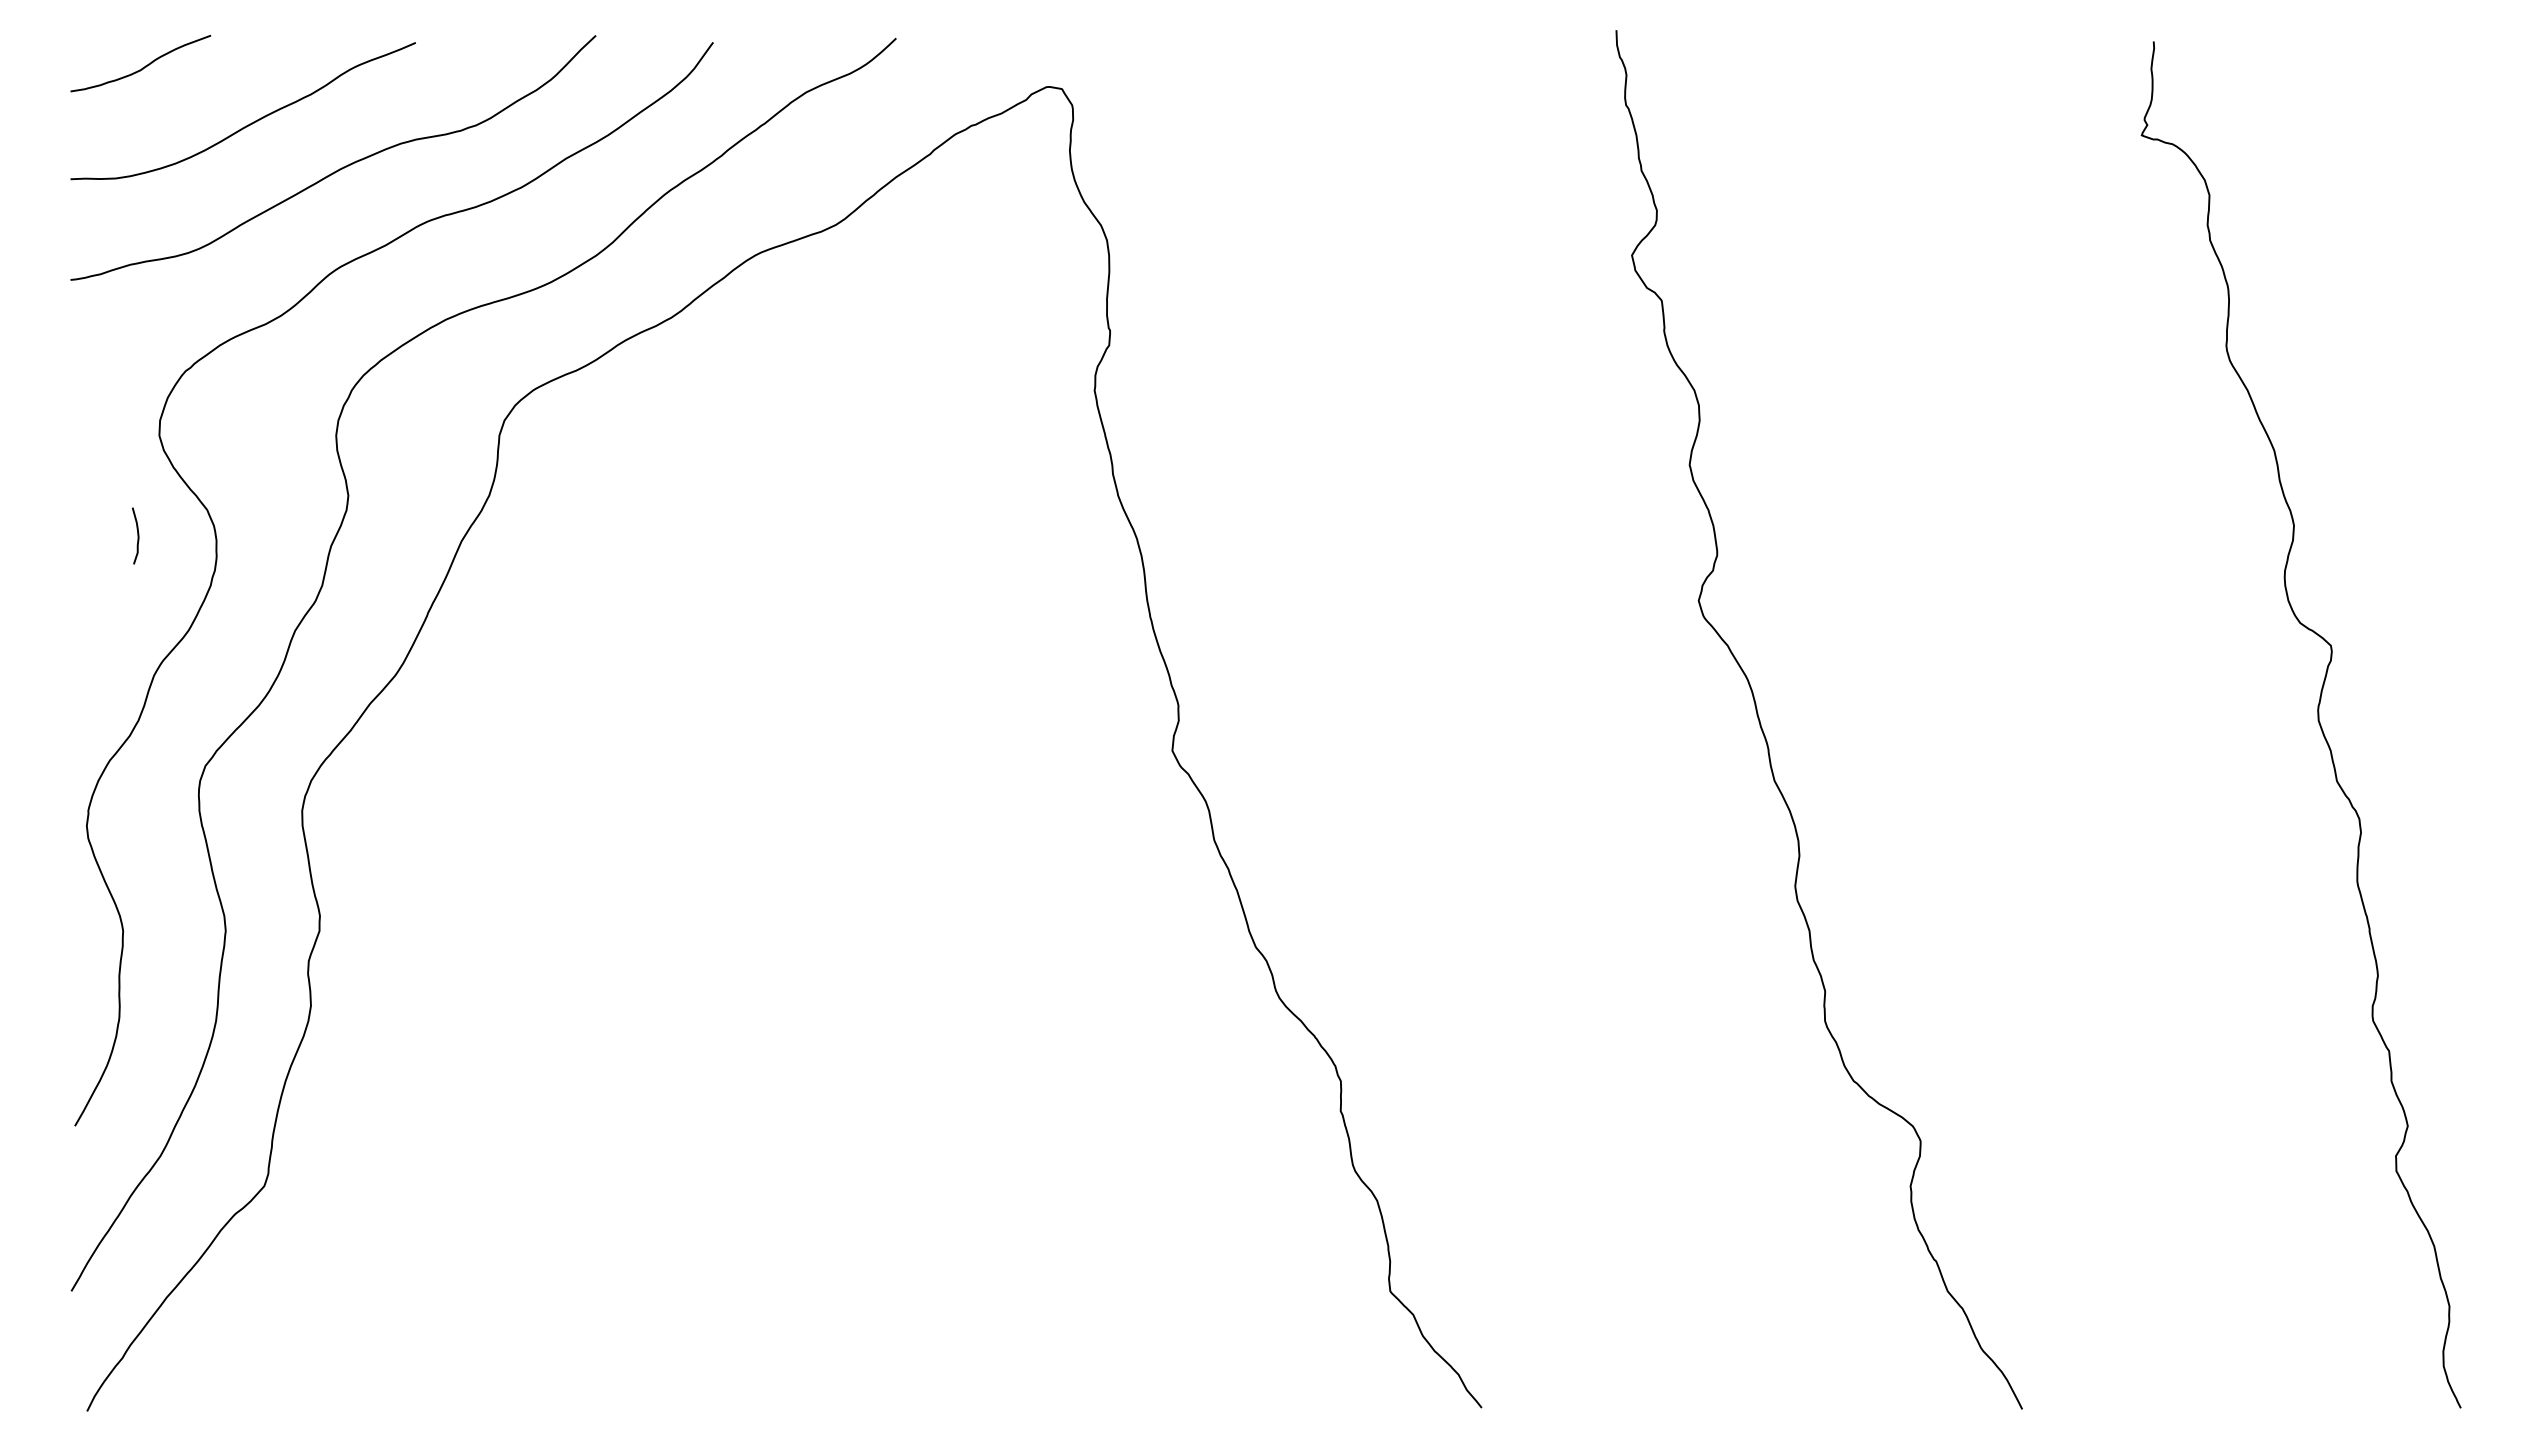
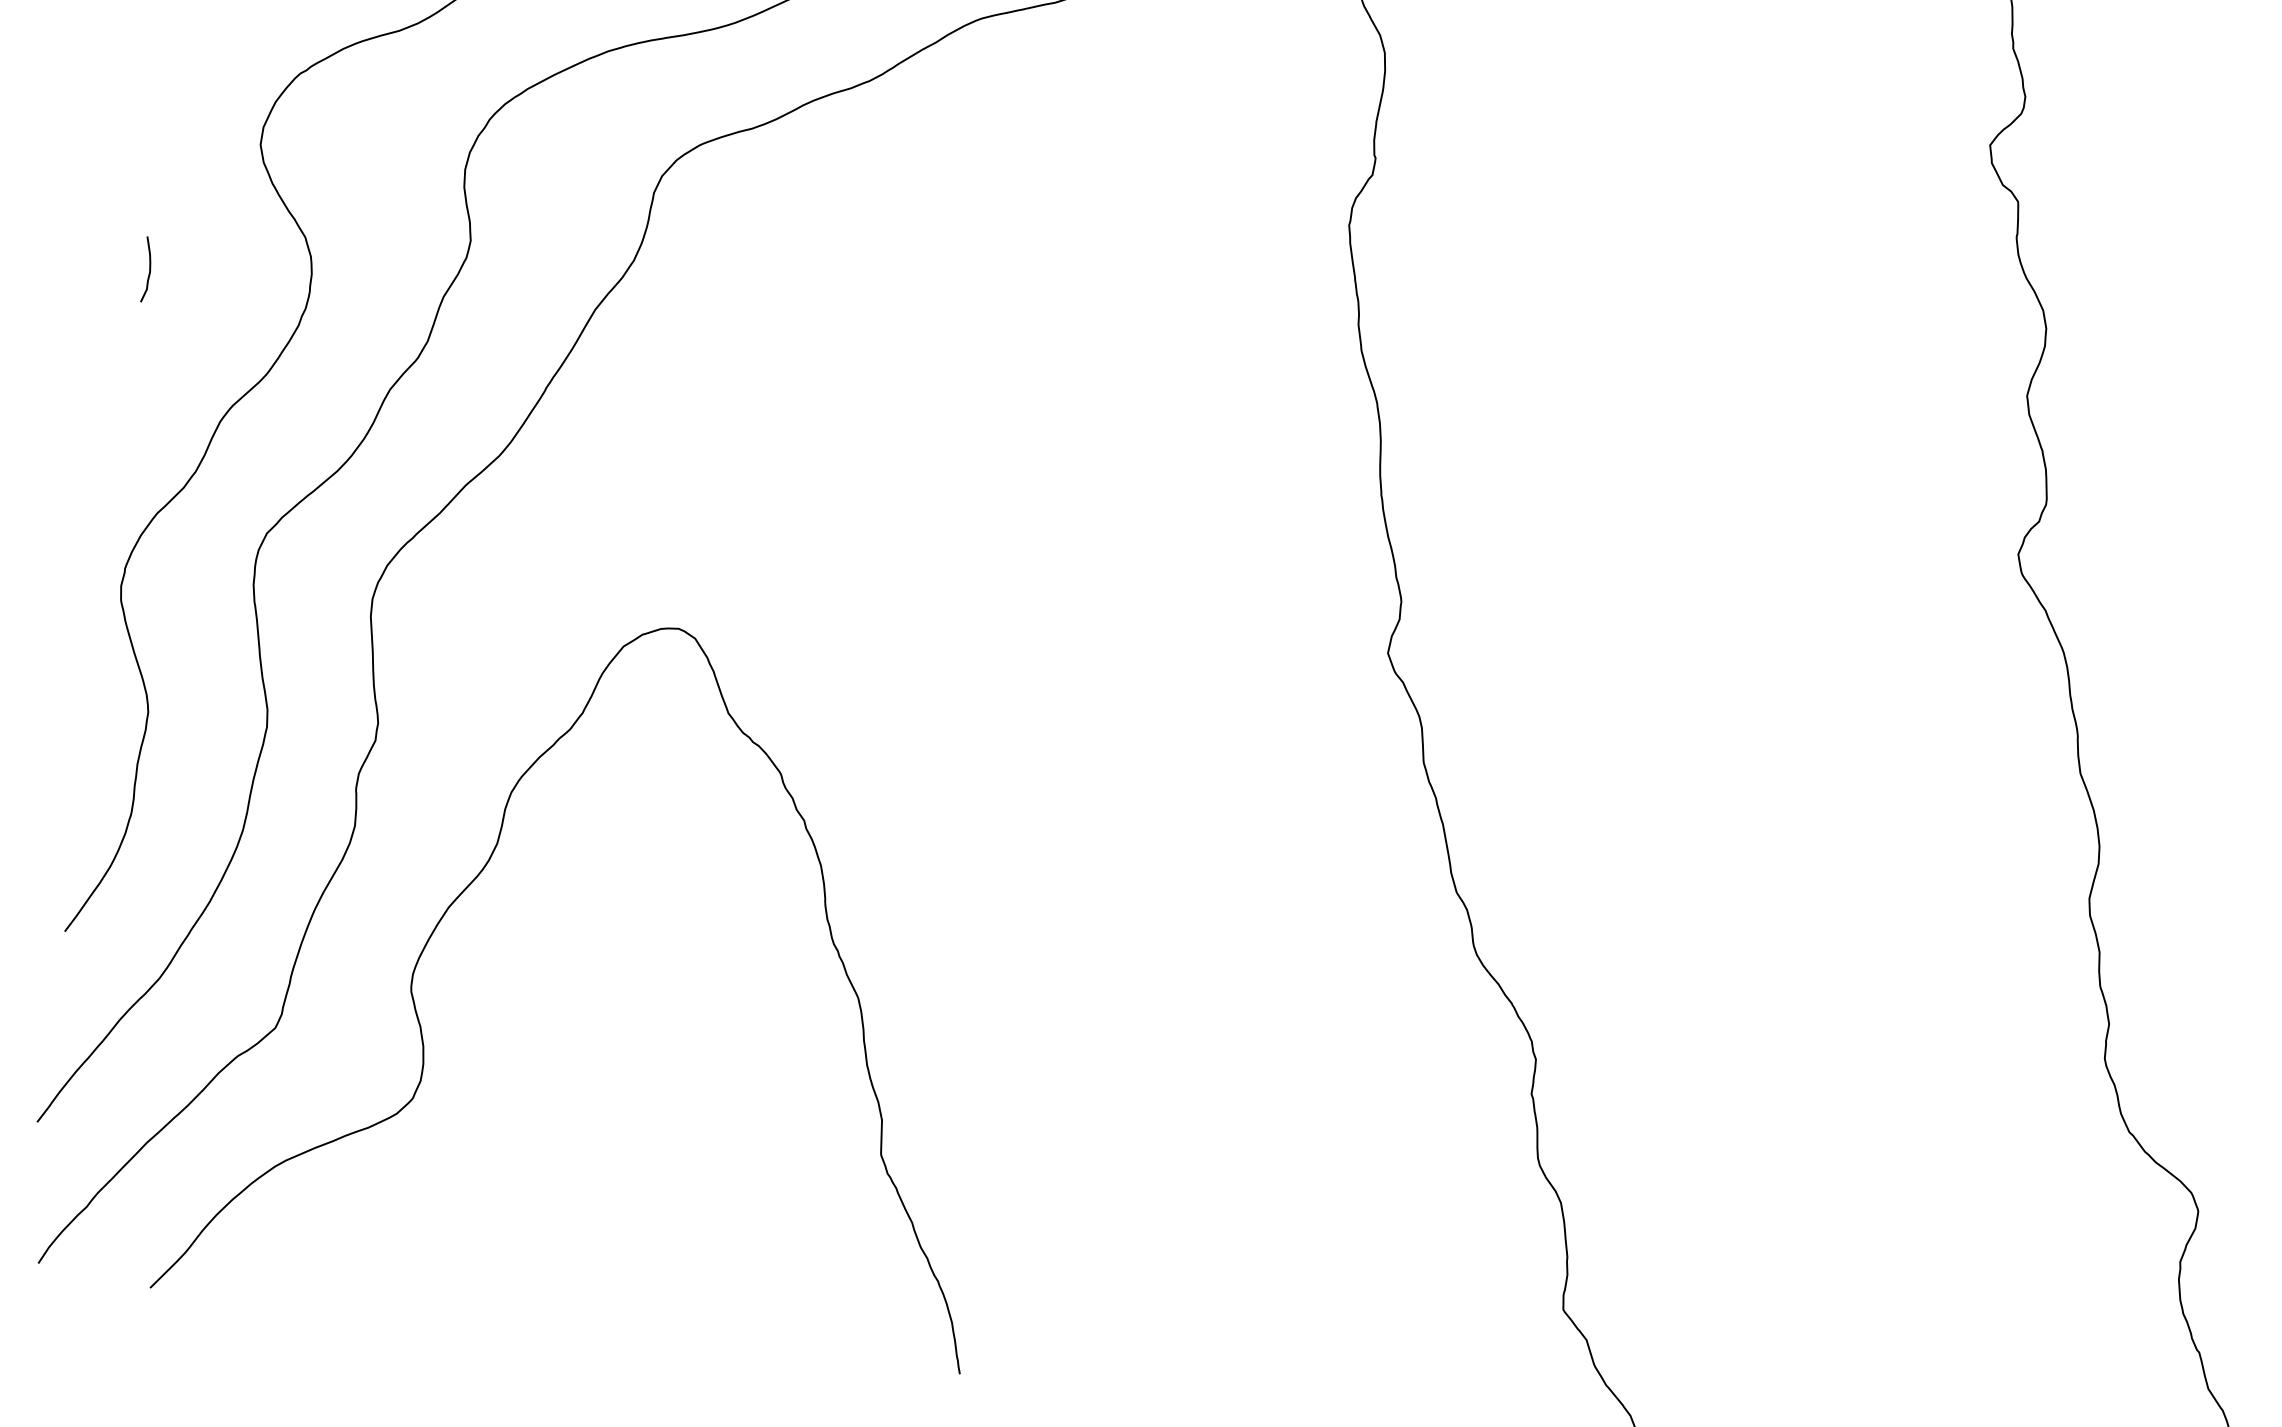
curve: (137, 535) -> (149, 269), moved
curve: (421, 1036) -> (478, 877), added

